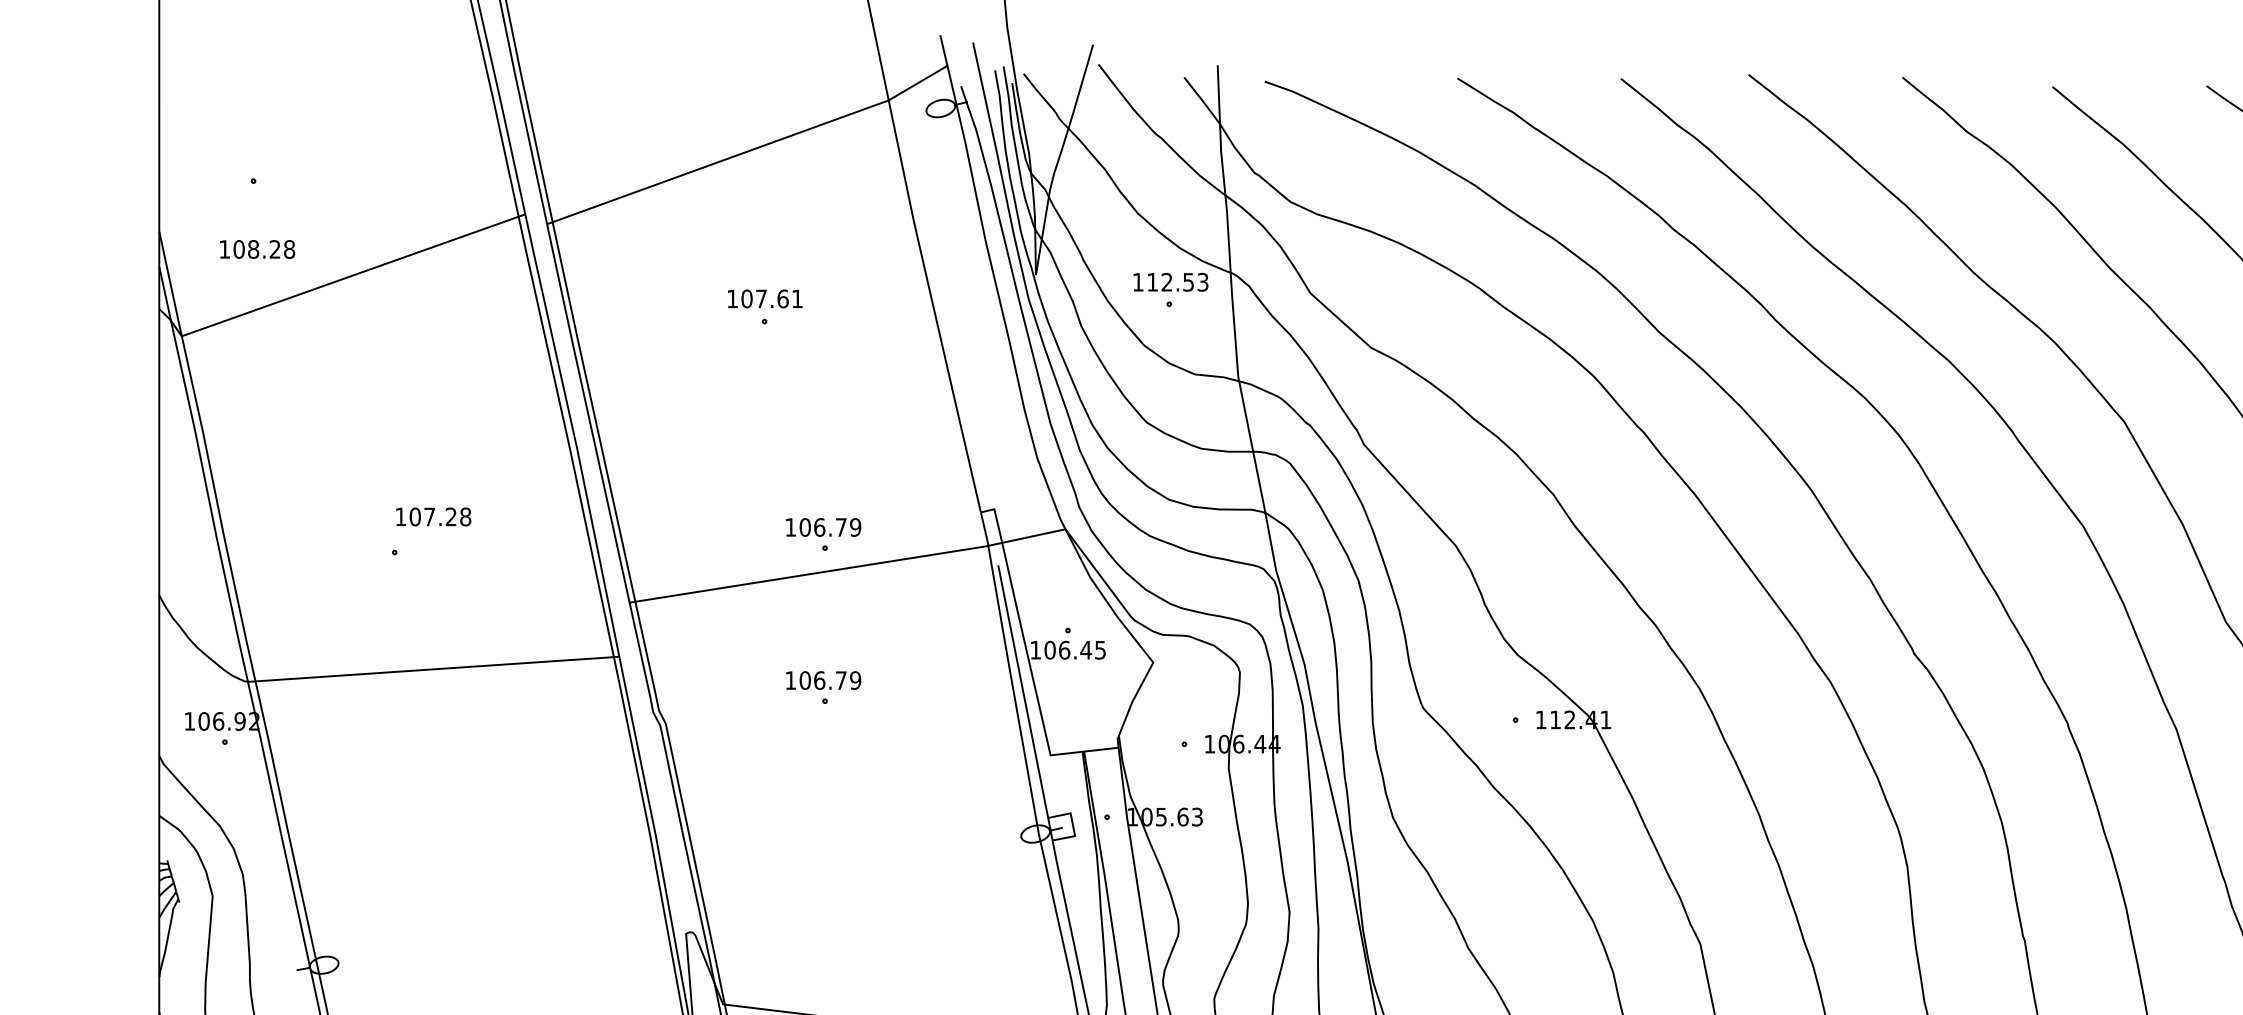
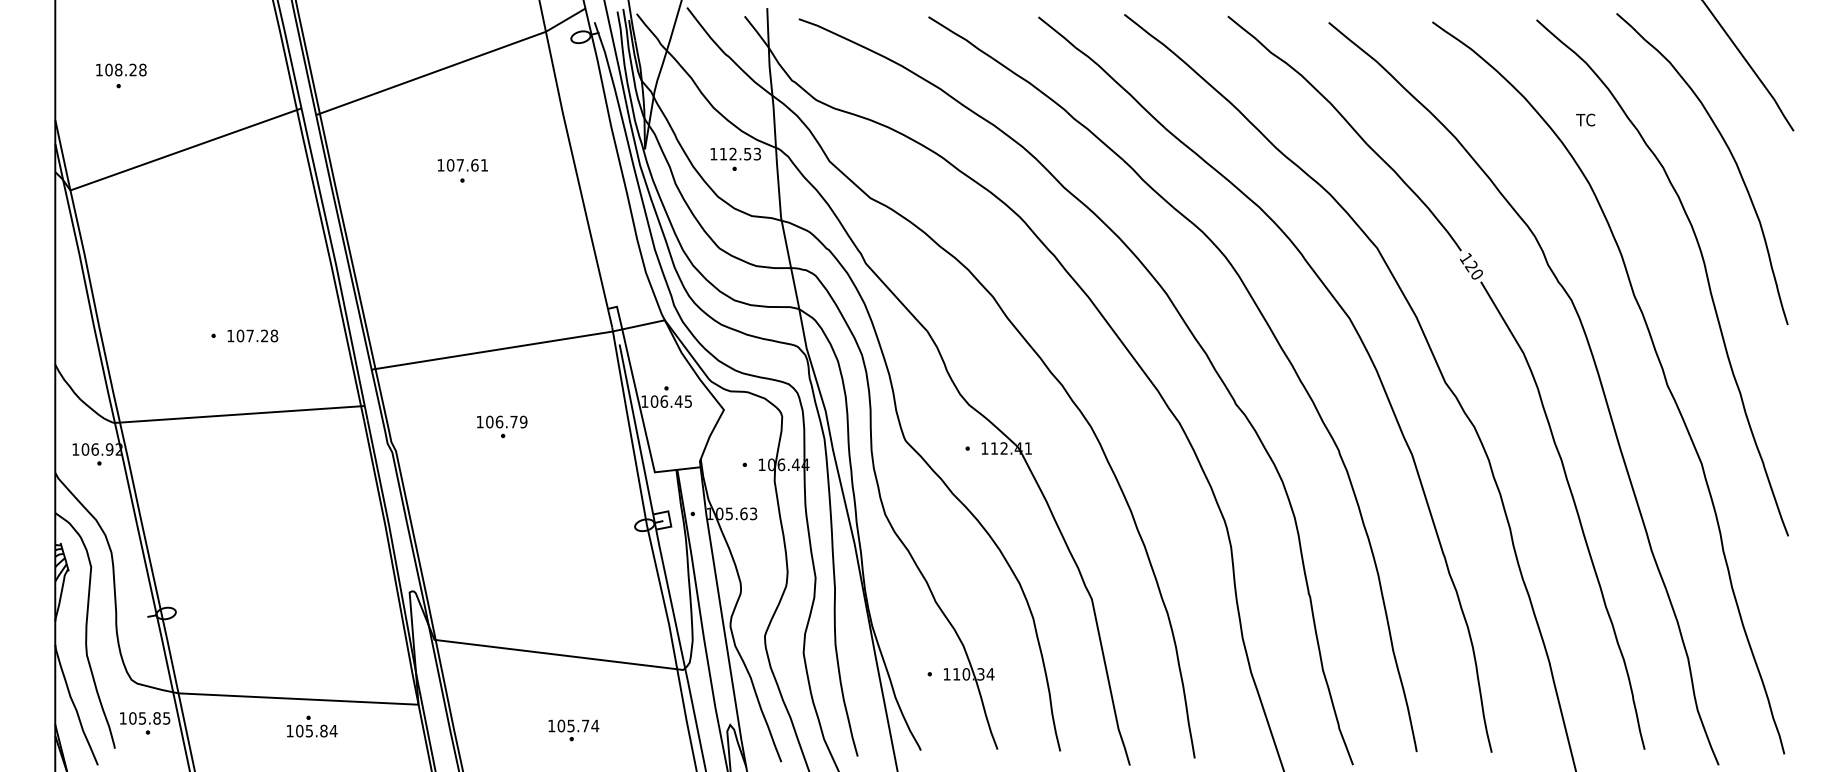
text: (257, 248) -> (121, 69), moved
text: (433, 516) -> (252, 335), moved
part: (824, 534) -> (502, 323), removed

